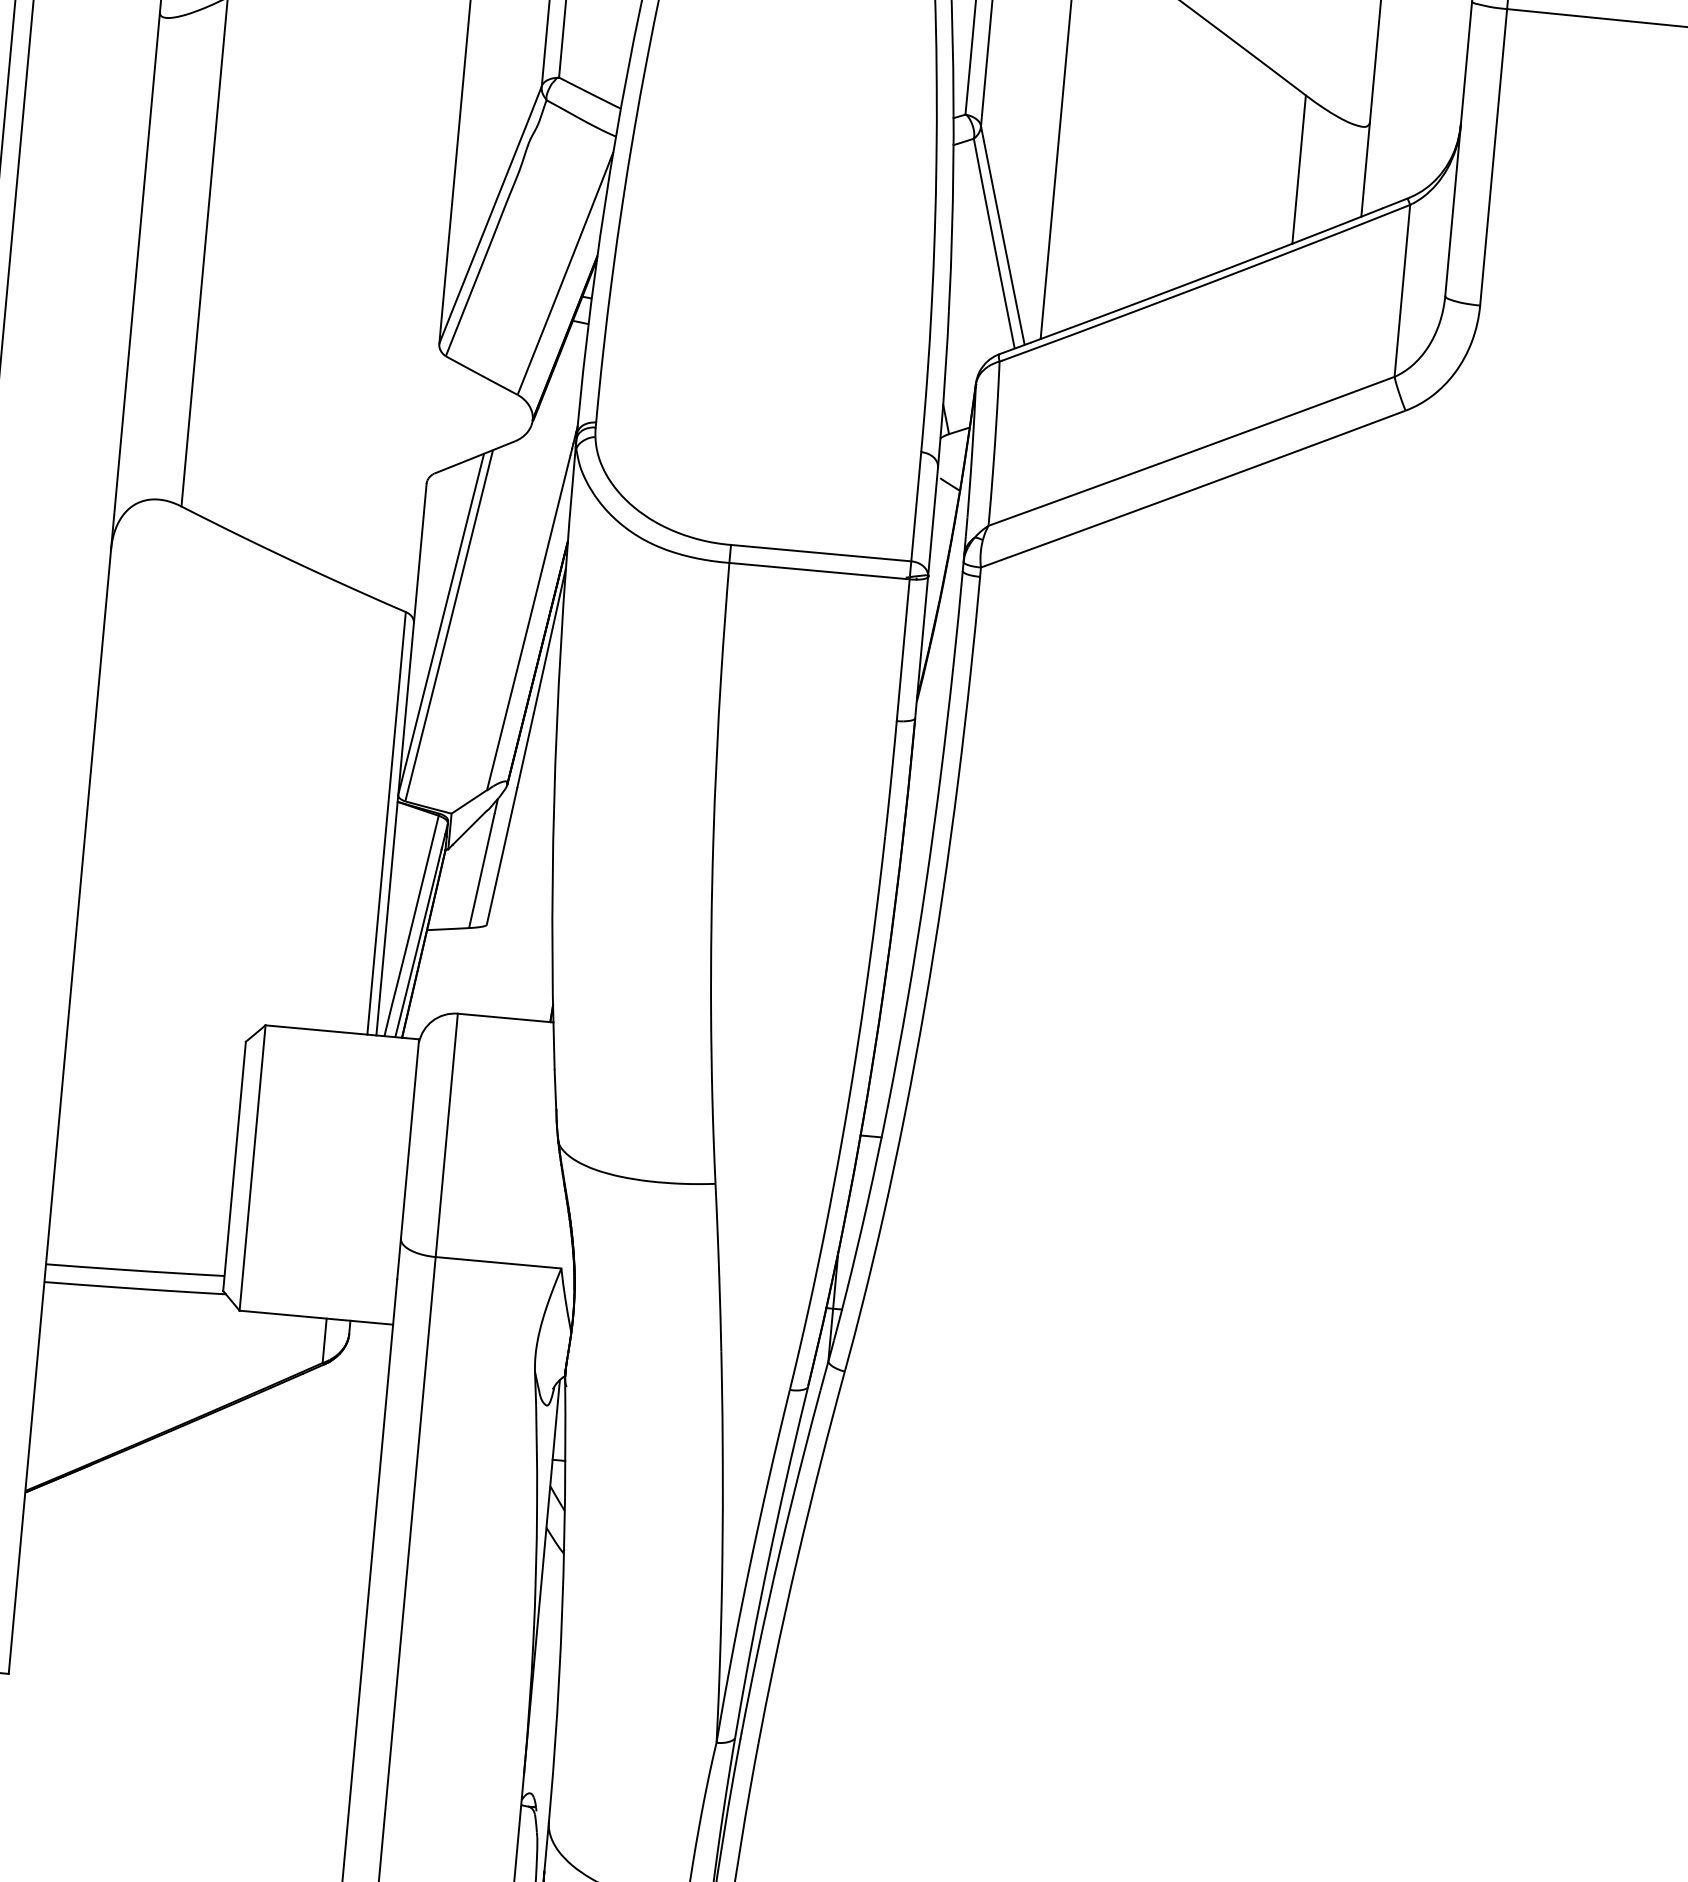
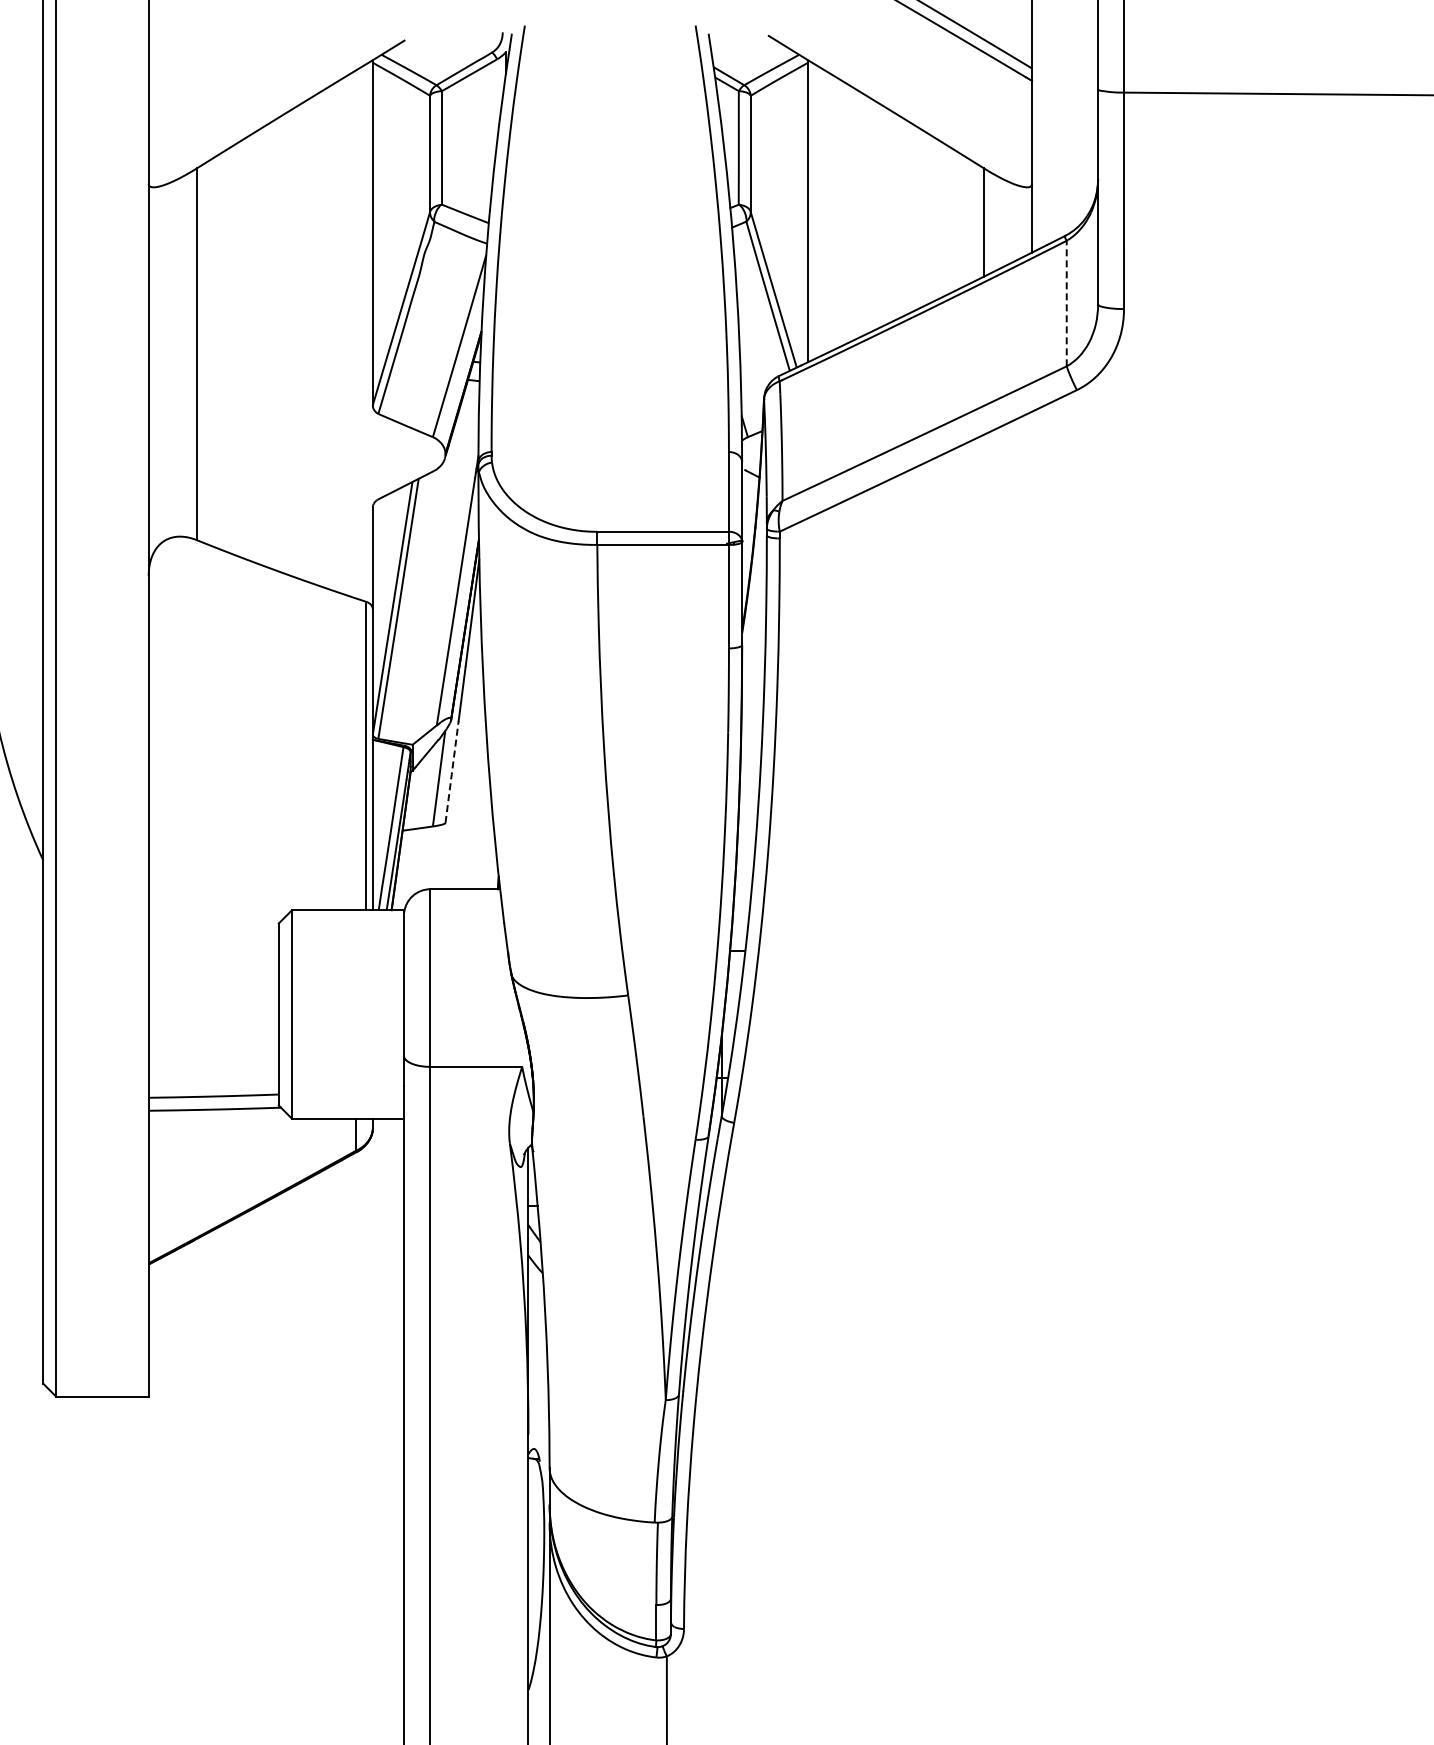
line: (1402, 290) -> (1066, 303), solid -> dashed
line: (501, 856) -> (451, 772), solid -> dashed

